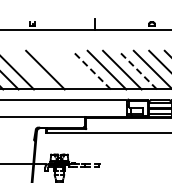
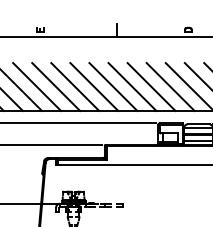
line: (29, 69) -> (36, 86), added
line: (60, 69) -> (74, 86), added
line: (75, 69) -> (93, 86), added
line: (91, 69) -> (113, 86), dashed -> solid
line: (137, 69) -> (170, 86), dashed -> solid

